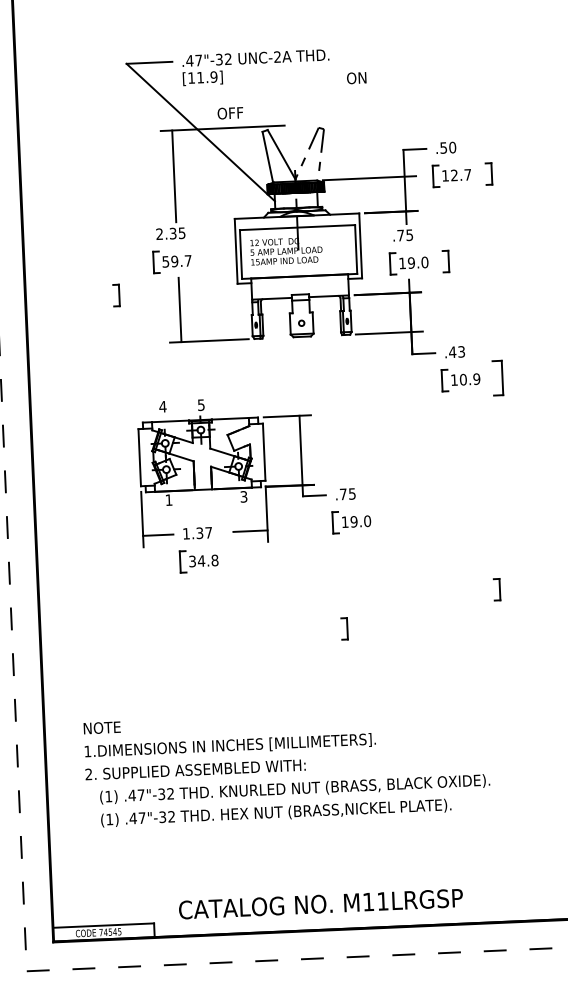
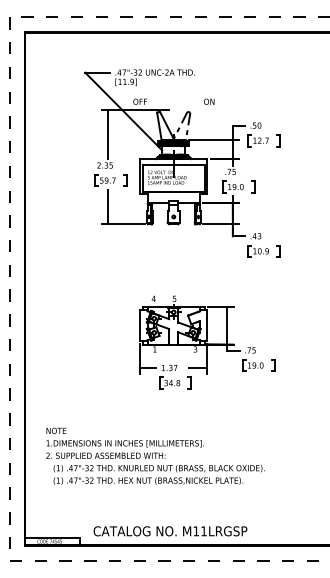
text: (357, 77) -> (209, 101), moved
part: (116, 295) -> (125, 180), moved
part: (497, 378) -> (278, 251), size x0.62
part: (254, 483) -> (201, 342), moved

